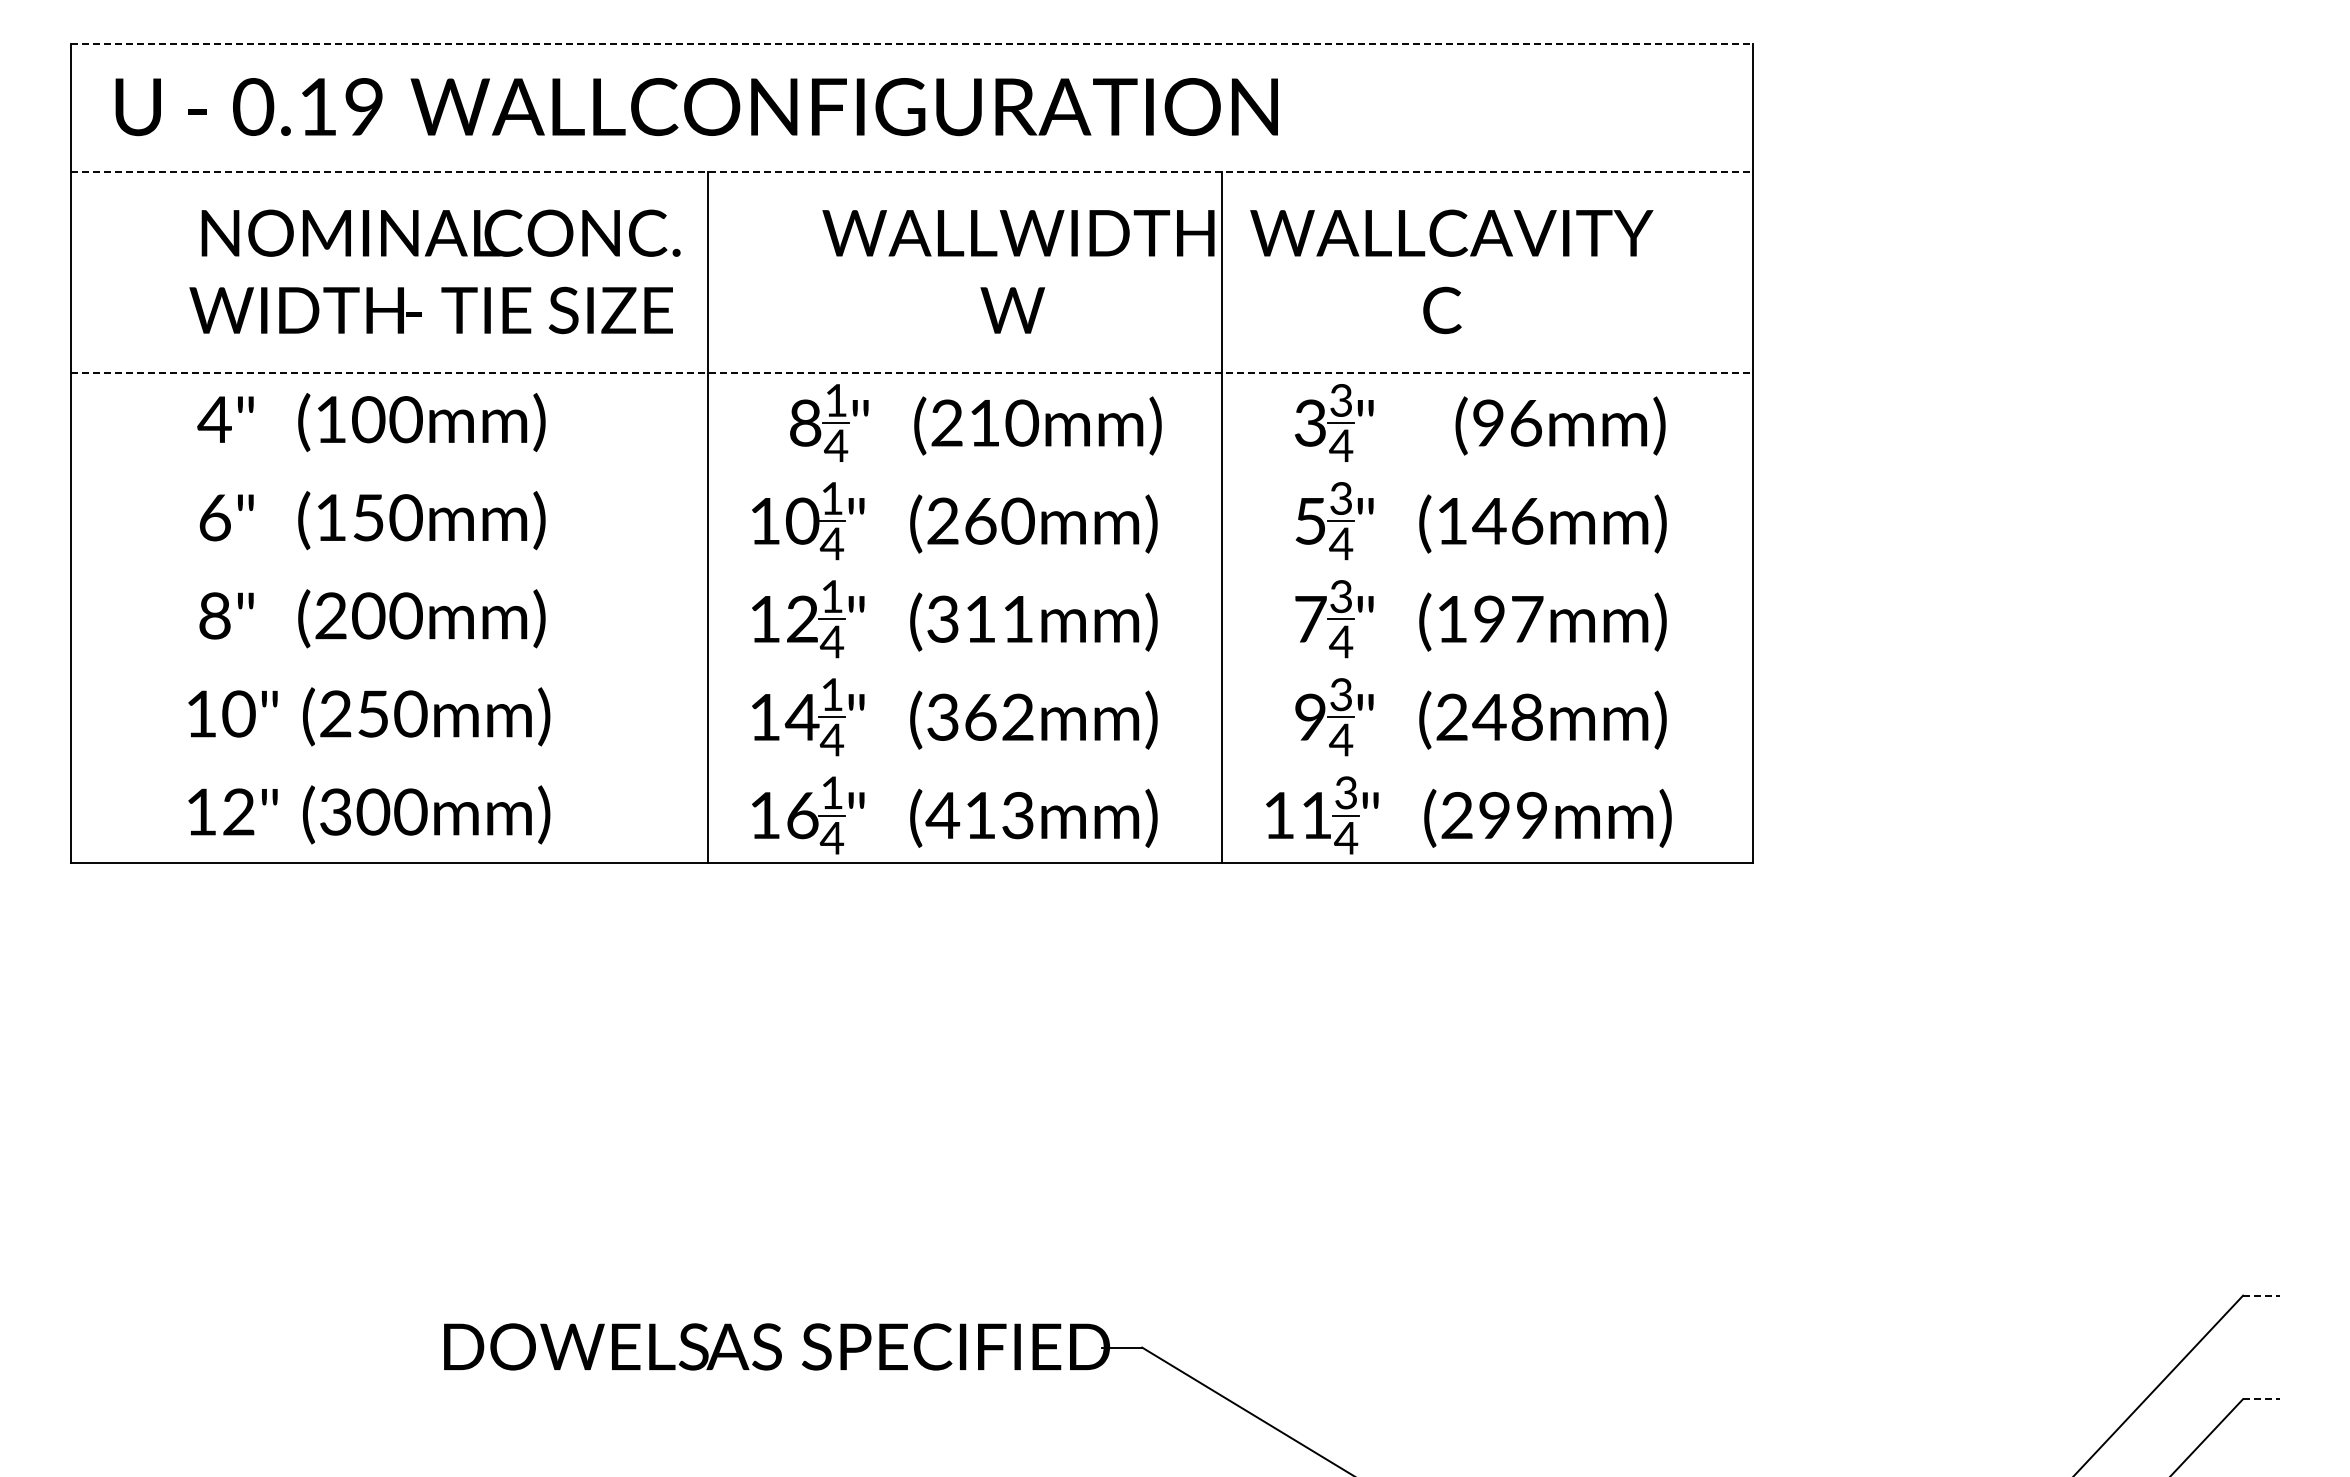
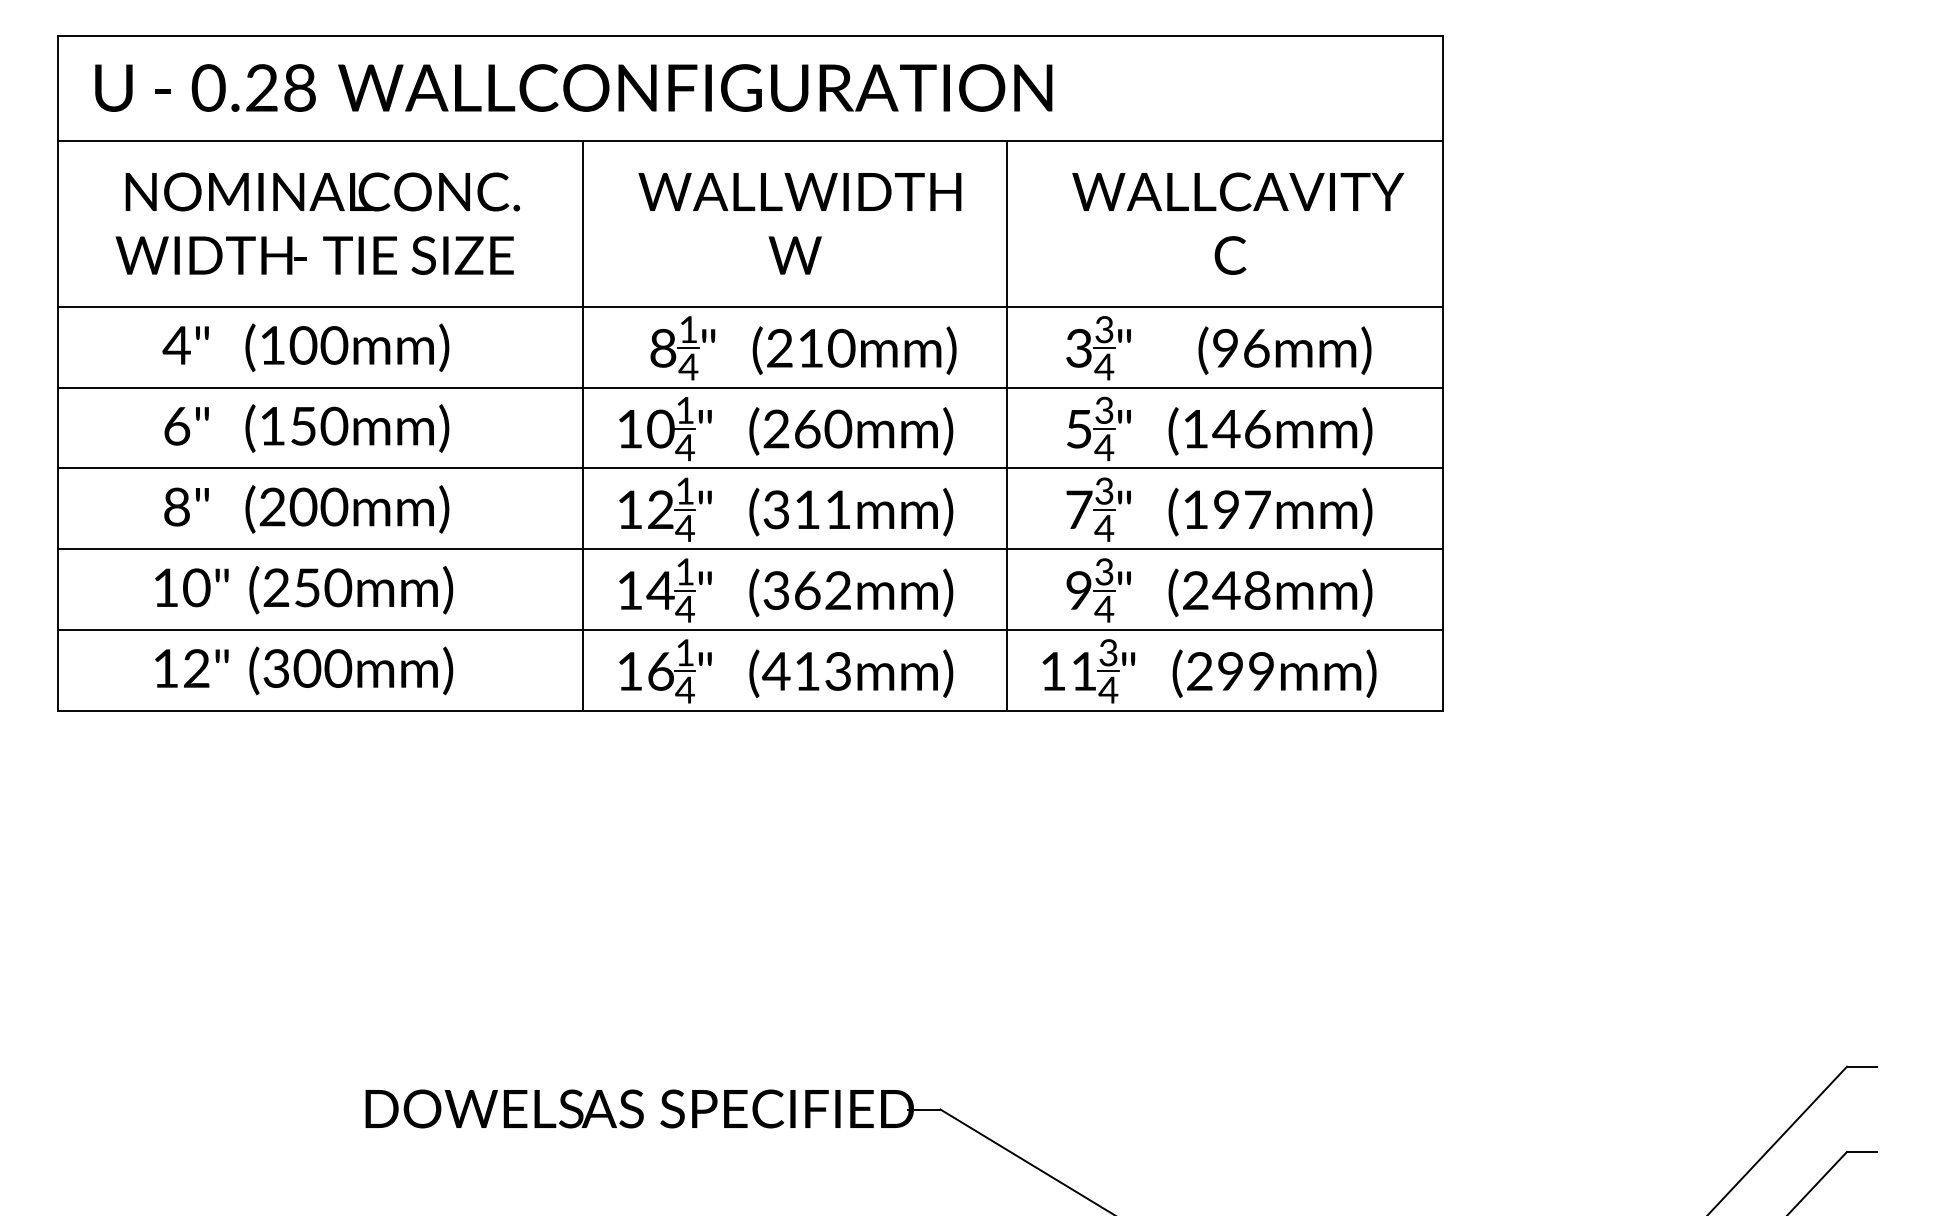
line: (912, 44) -> (751, 36), dashed -> solid
text: (341, 107) -> (281, 88), 0.19 -> 0.28
line: (912, 171) -> (751, 141), dashed -> solid
text: (434, 271) -> (317, 223), moved
text: (1018, 271) -> (799, 223), moved
text: (1451, 271) -> (1237, 223), moved
line: (912, 372) -> (751, 306), dashed -> solid
line: (911, 470) -> (750, 387), added
line: (911, 568) -> (750, 468), added
line: (911, 666) -> (750, 548), added
line: (911, 765) -> (750, 630), added
line: (2261, 1295) -> (1862, 1066), dashed -> solid
line: (2261, 1399) -> (1862, 1152), dashed -> solid

